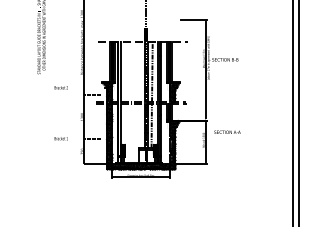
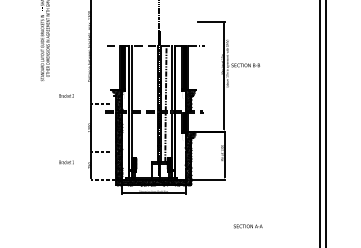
text: (227, 131) -> (248, 225), moved
text: (60, 138) -> (65, 162), moved

